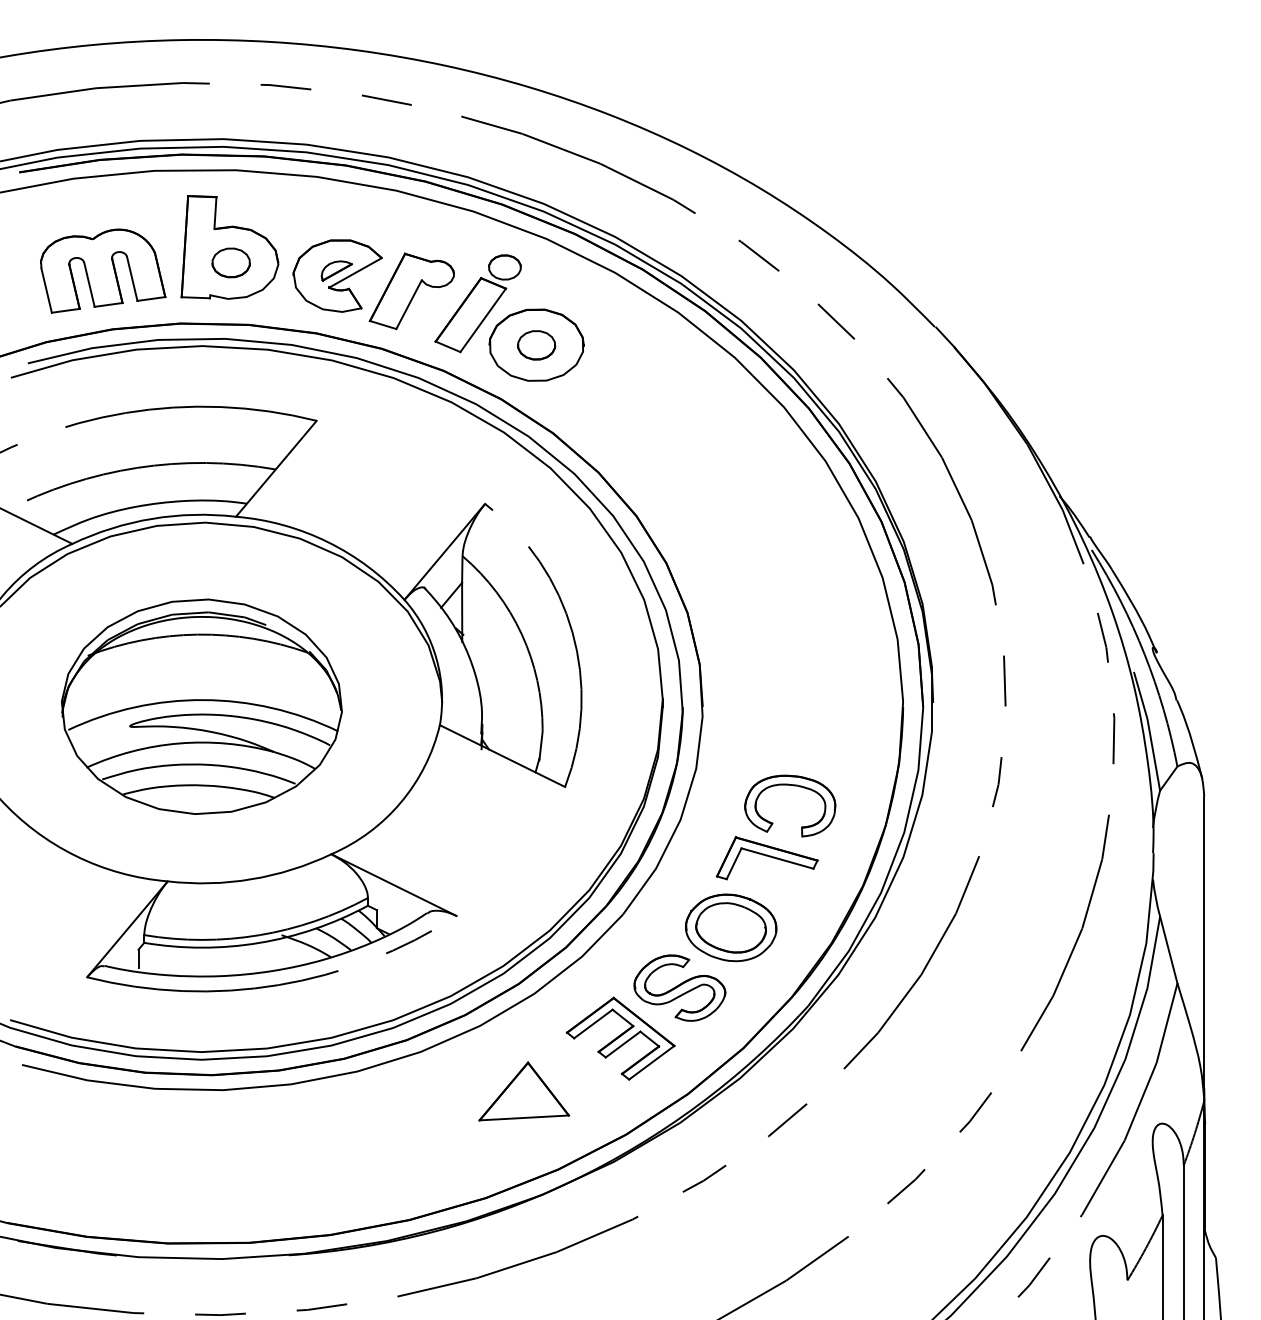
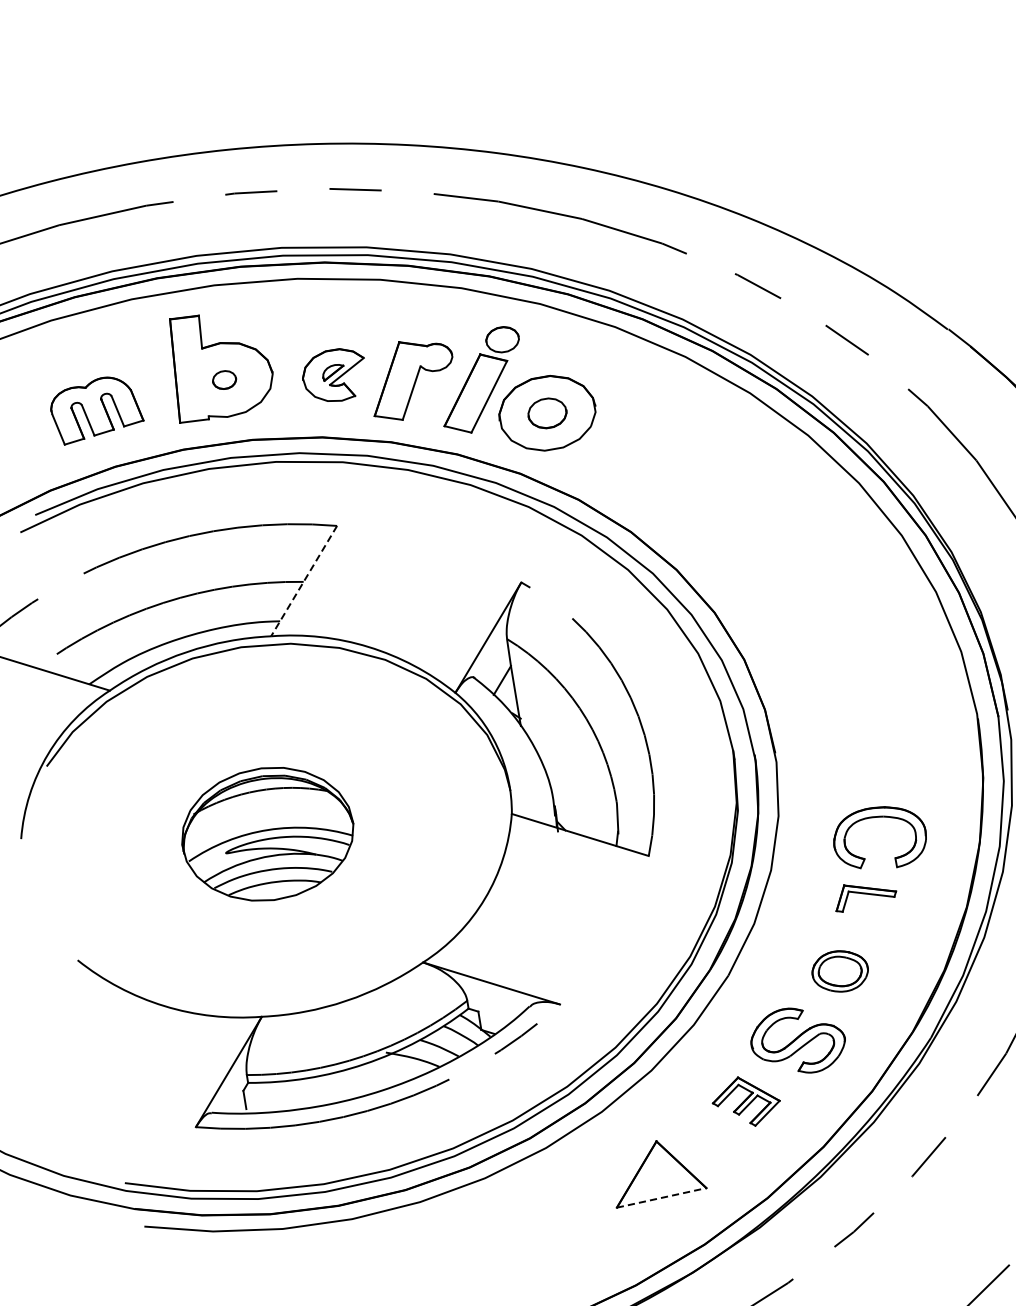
part: (230, 262) -> (223, 379), size x0.6
part: (103, 270) -> (96, 408), size x0.7
part: (337, 275) -> (334, 375), size x0.7
line: (276, 468) -> (304, 580), solid -> dashed
part: (201, 706) -> (267, 834), size x0.6
part: (767, 858) -> (865, 895), size x0.6
part: (731, 927) -> (840, 971), size x0.6
part: (620, 1038) -> (746, 1101), size x0.6
line: (524, 1117) -> (661, 1197), solid -> dashed

